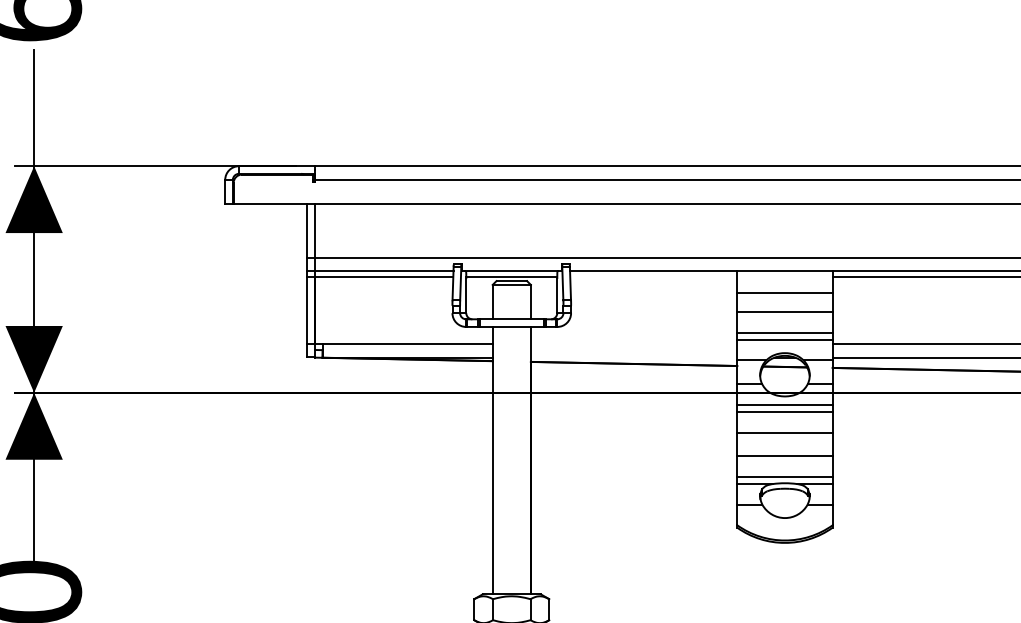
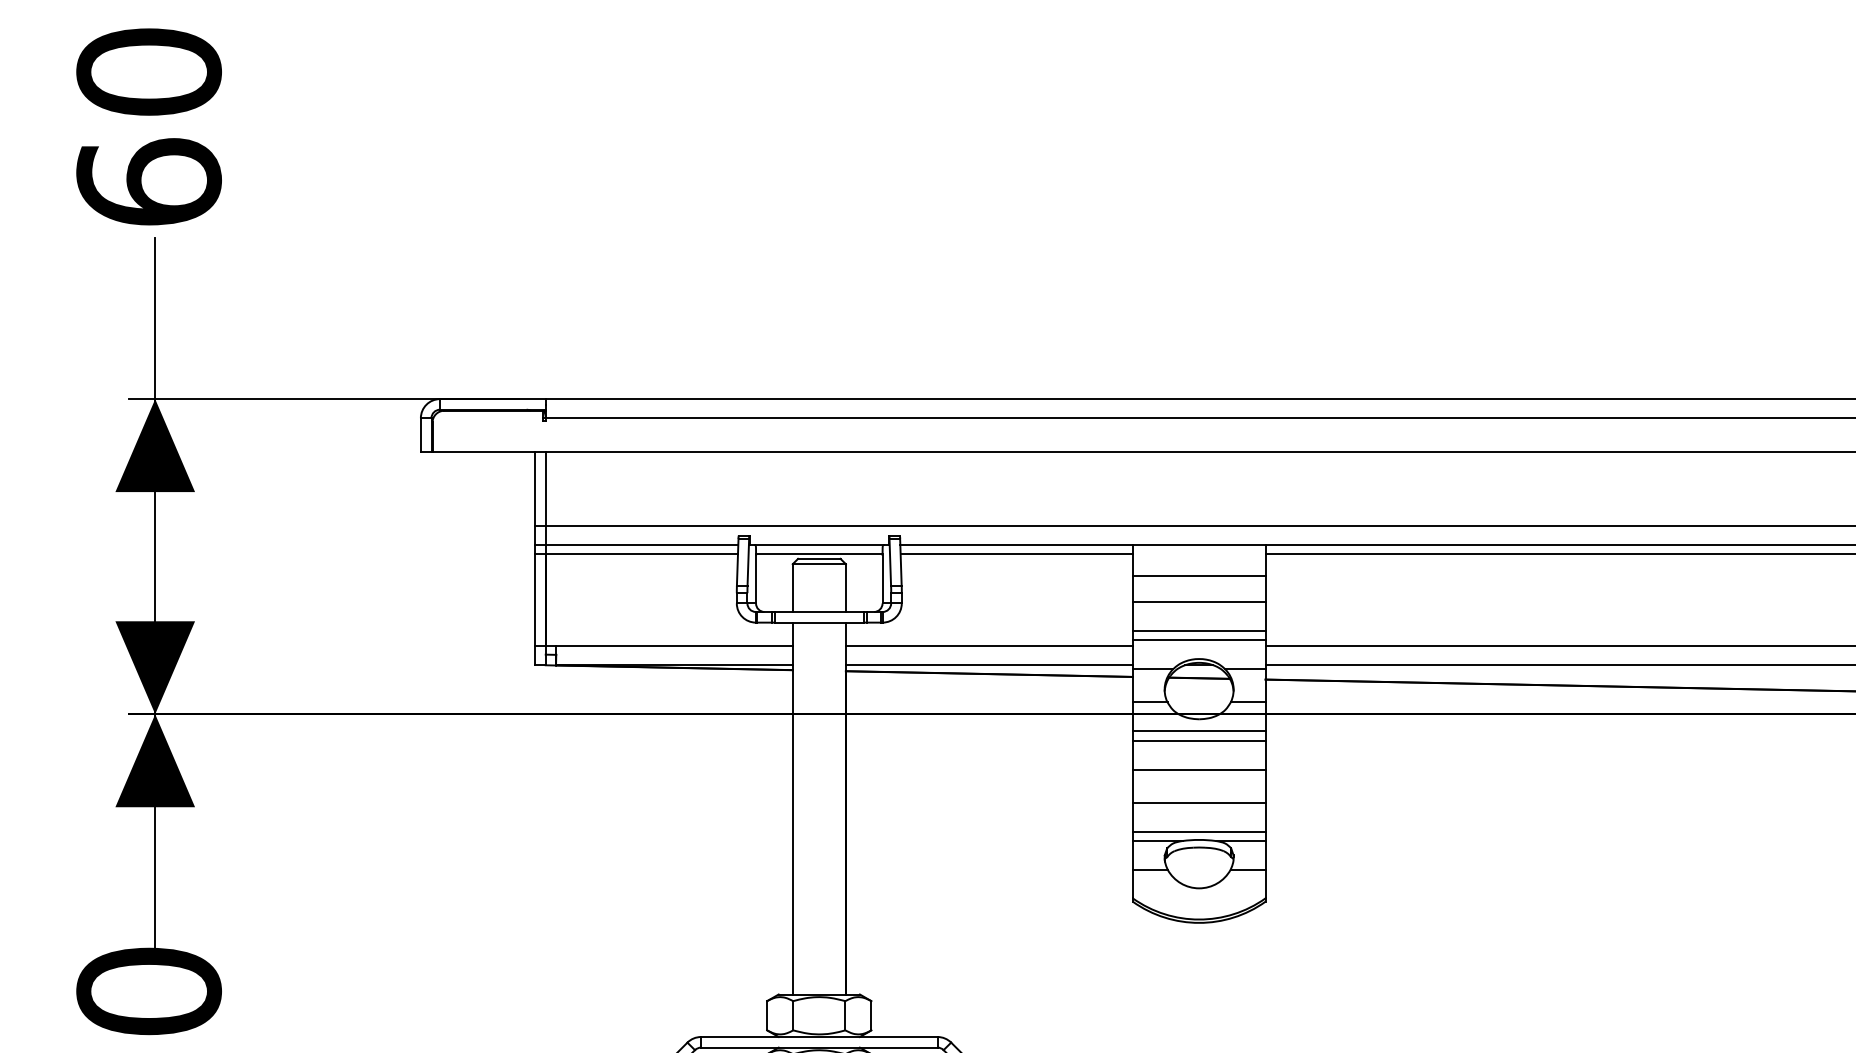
line: (653, 277) -> (1016, 553), added
line: (633, 344) -> (988, 646), added
line: (633, 357) -> (988, 665), added

